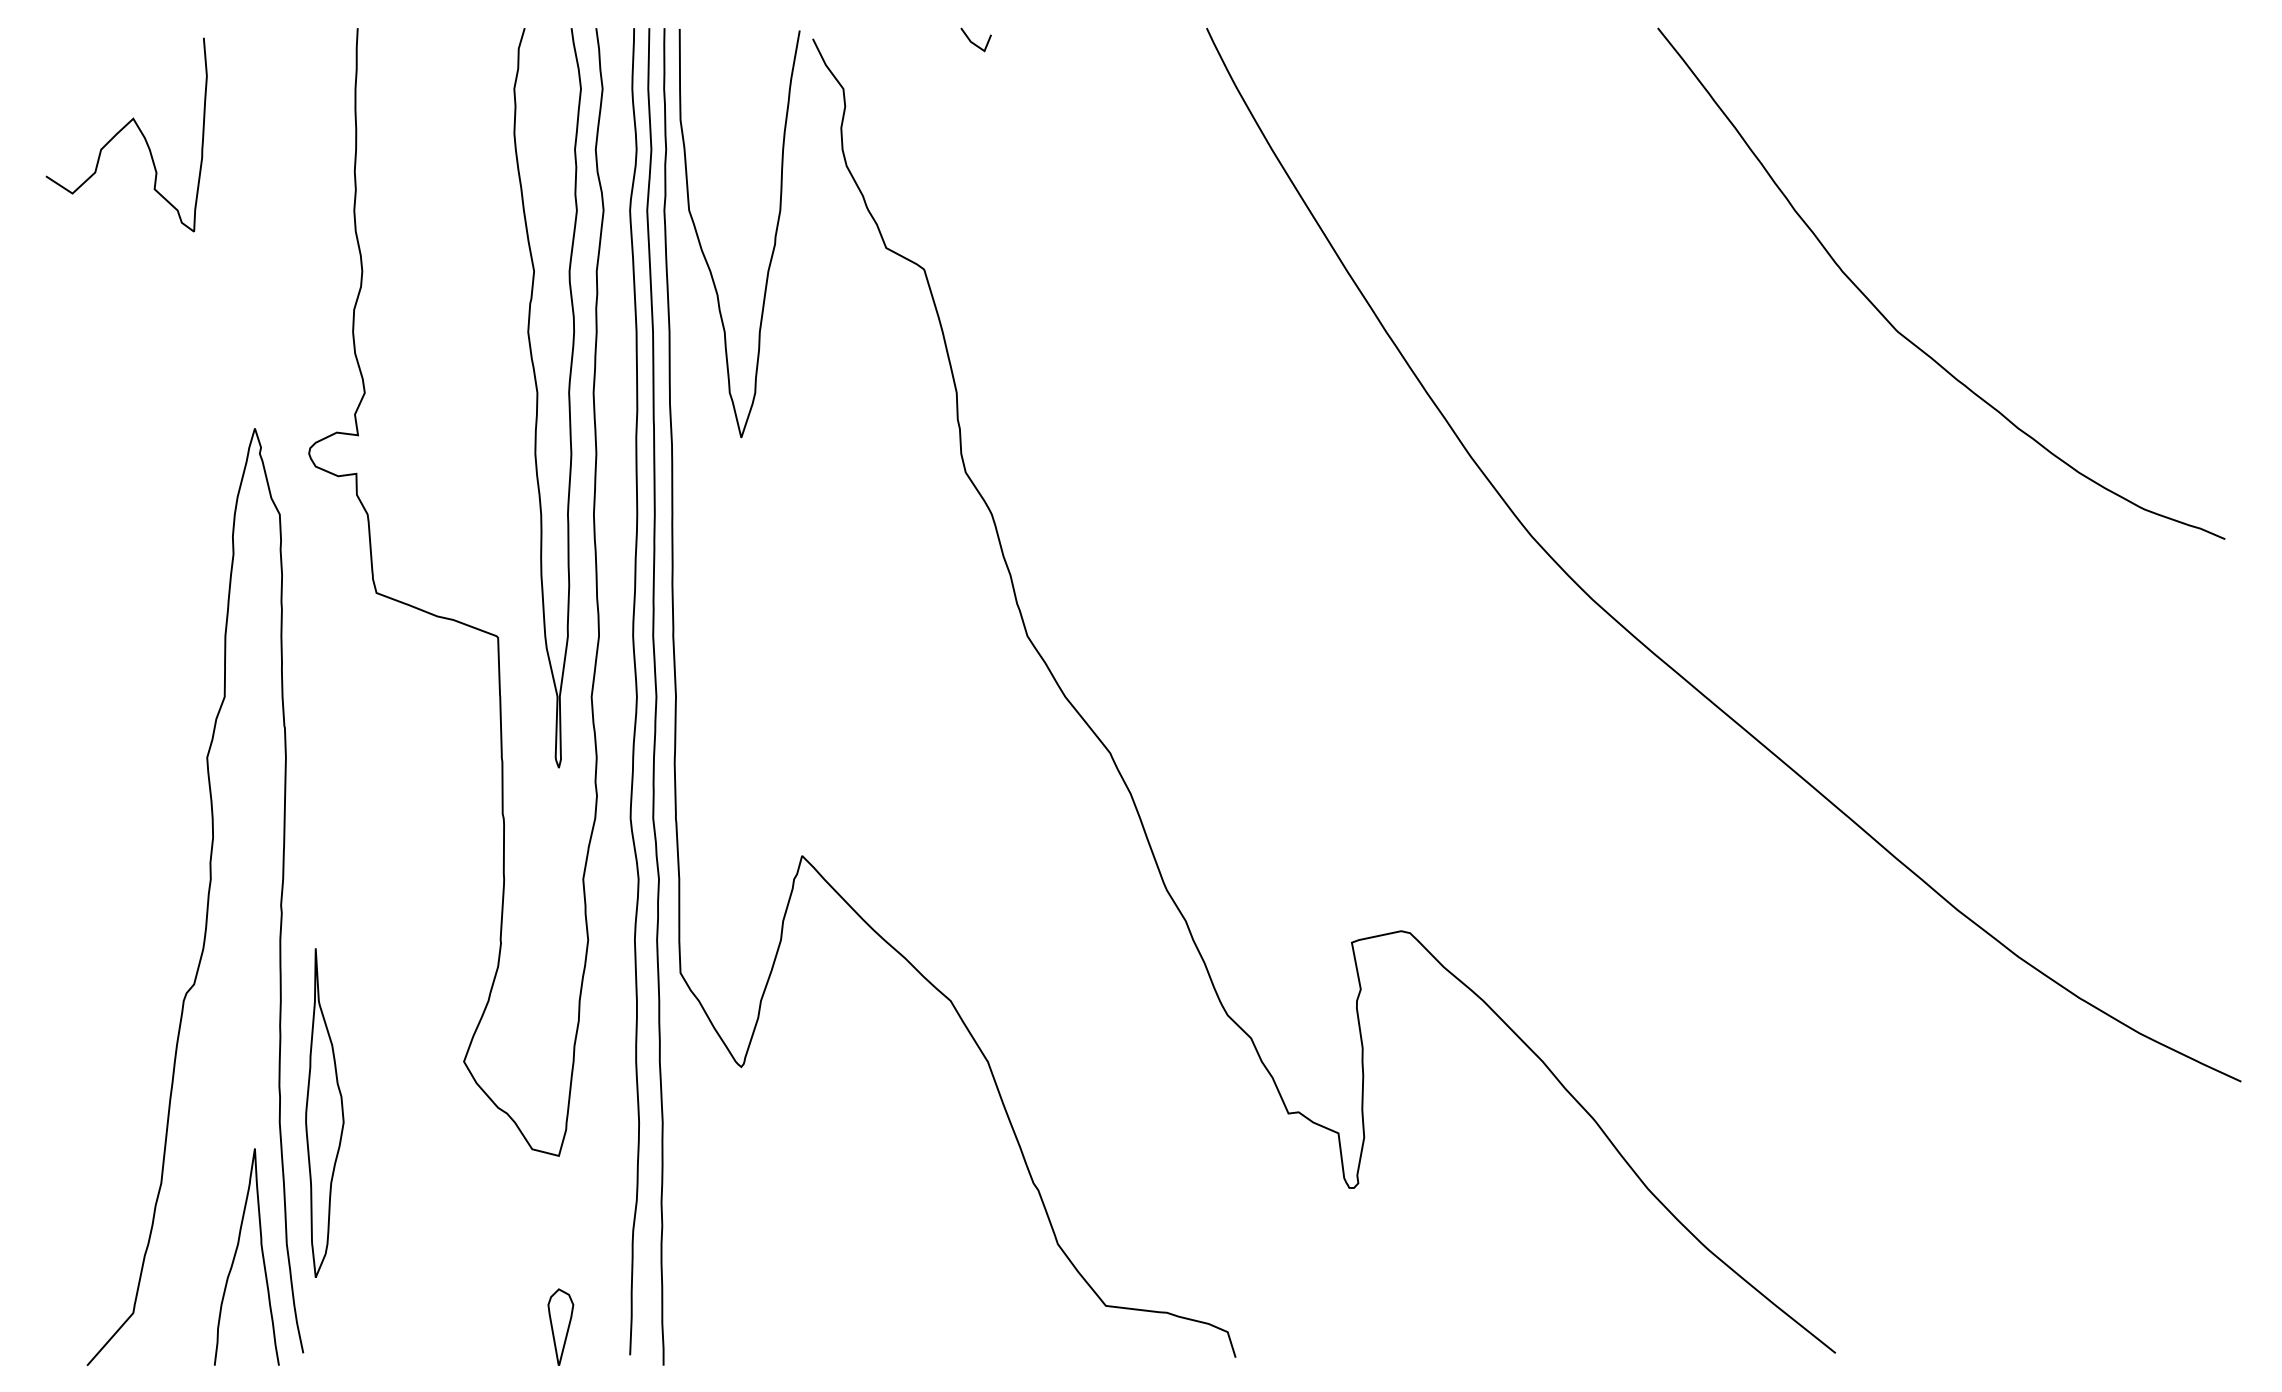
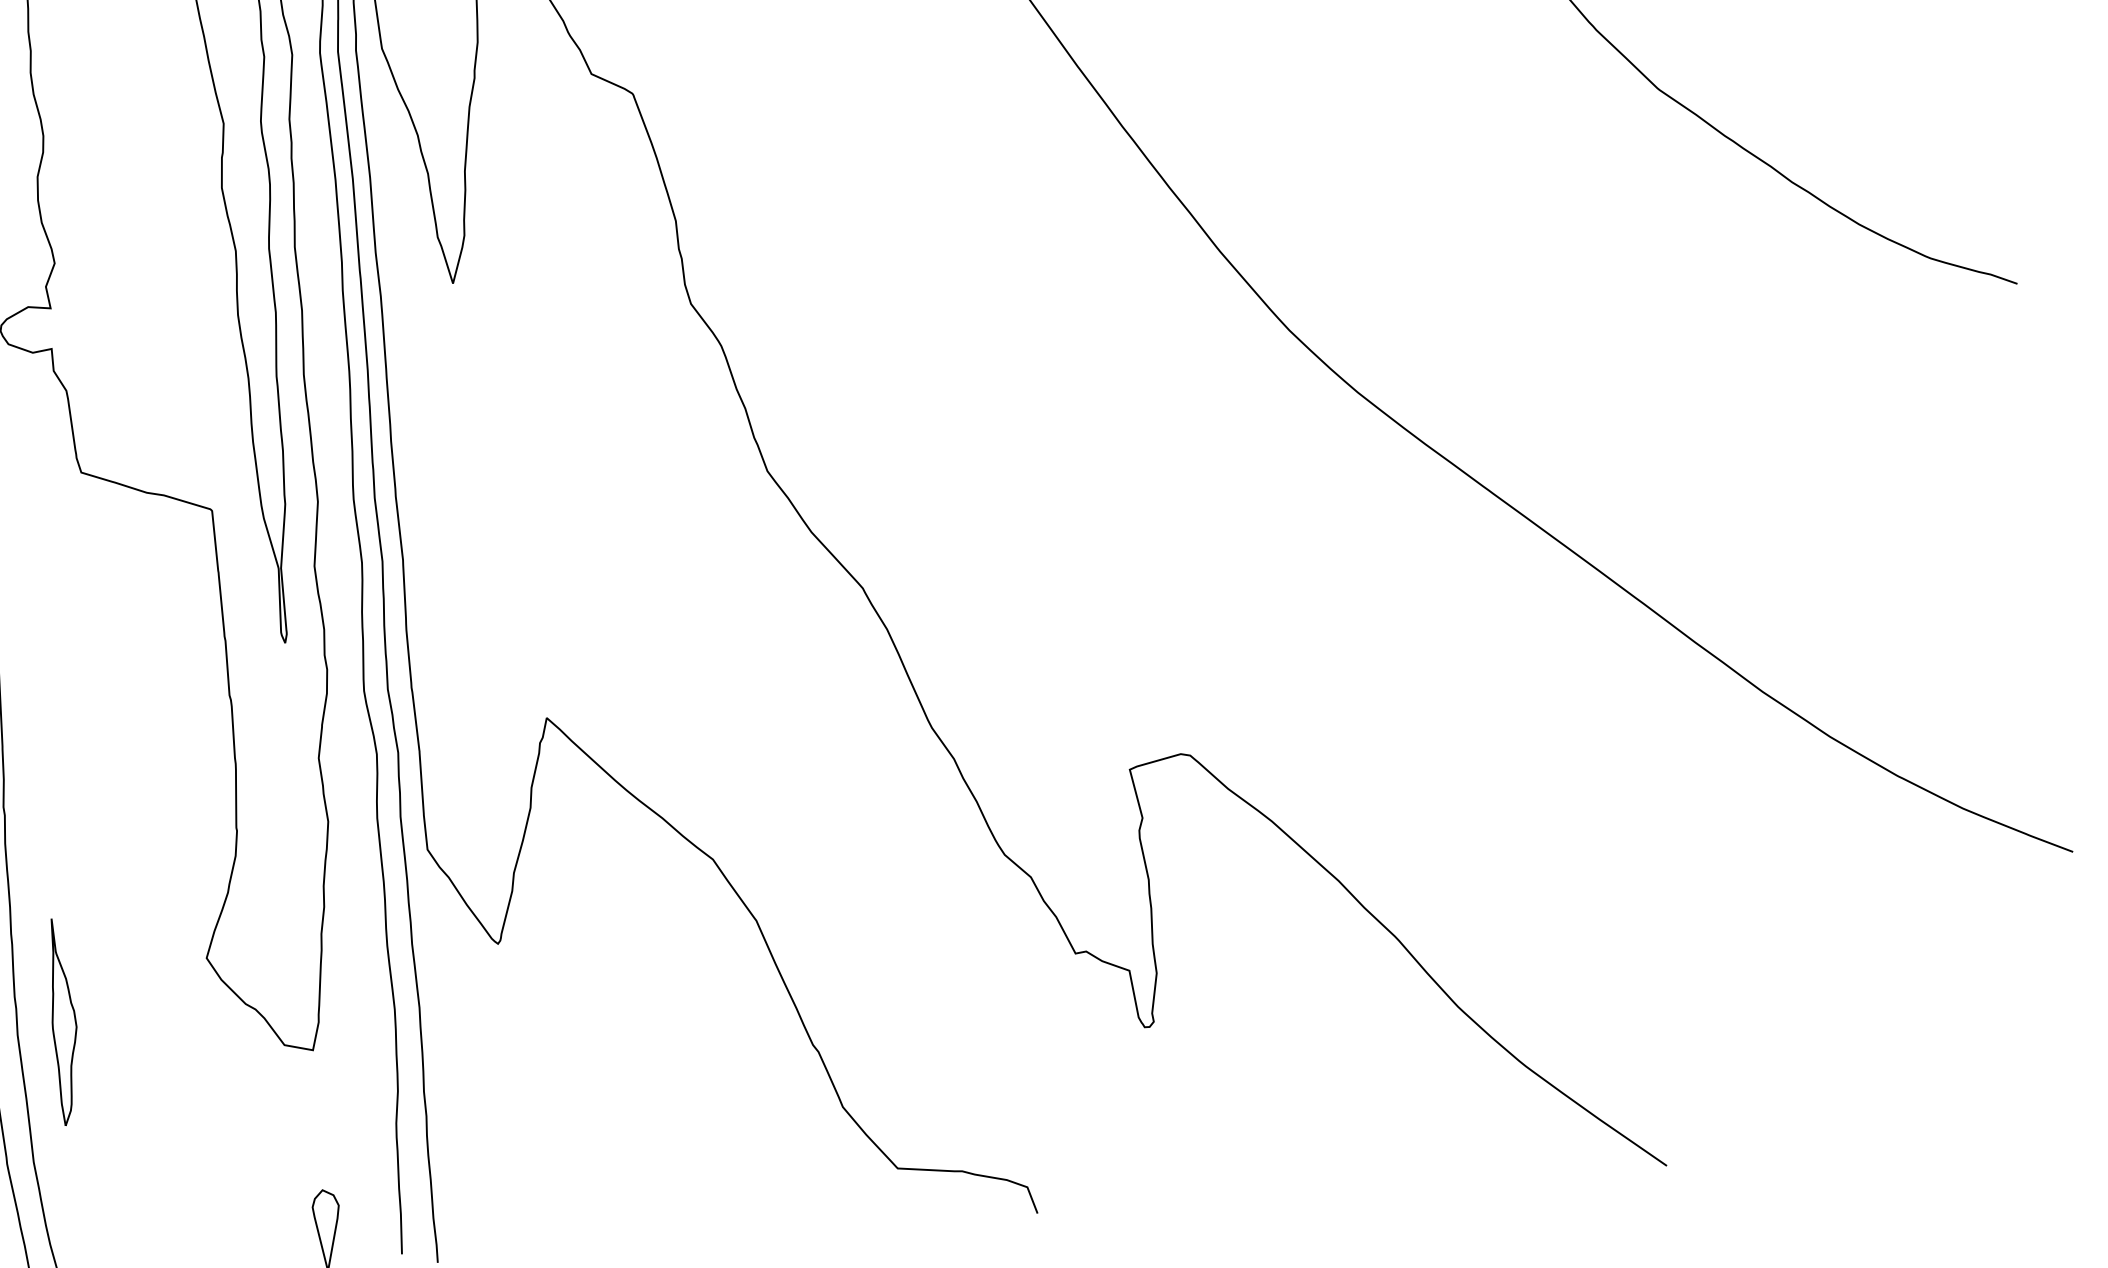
part: (324, 1112) -> (63, 1021), size x0.6

